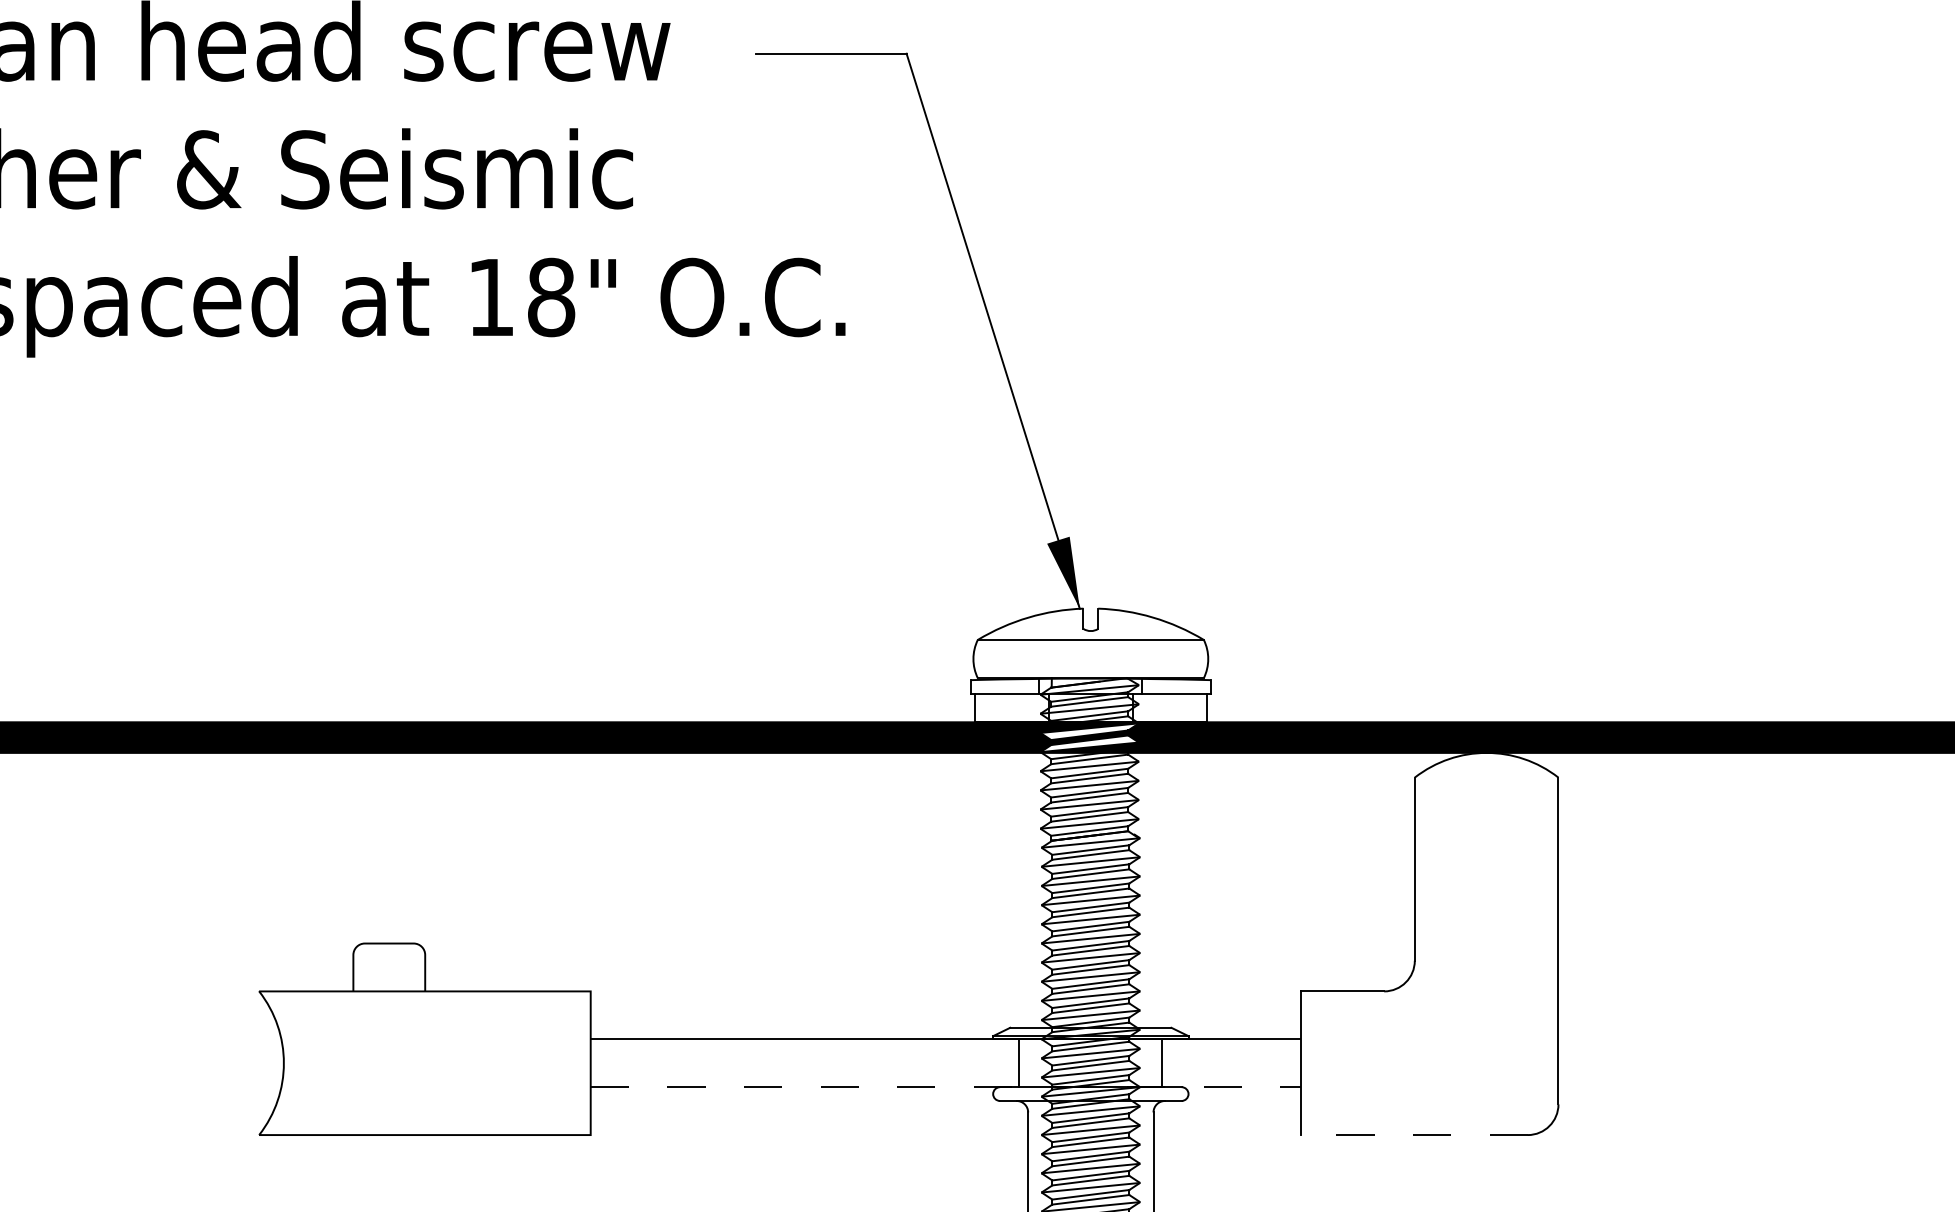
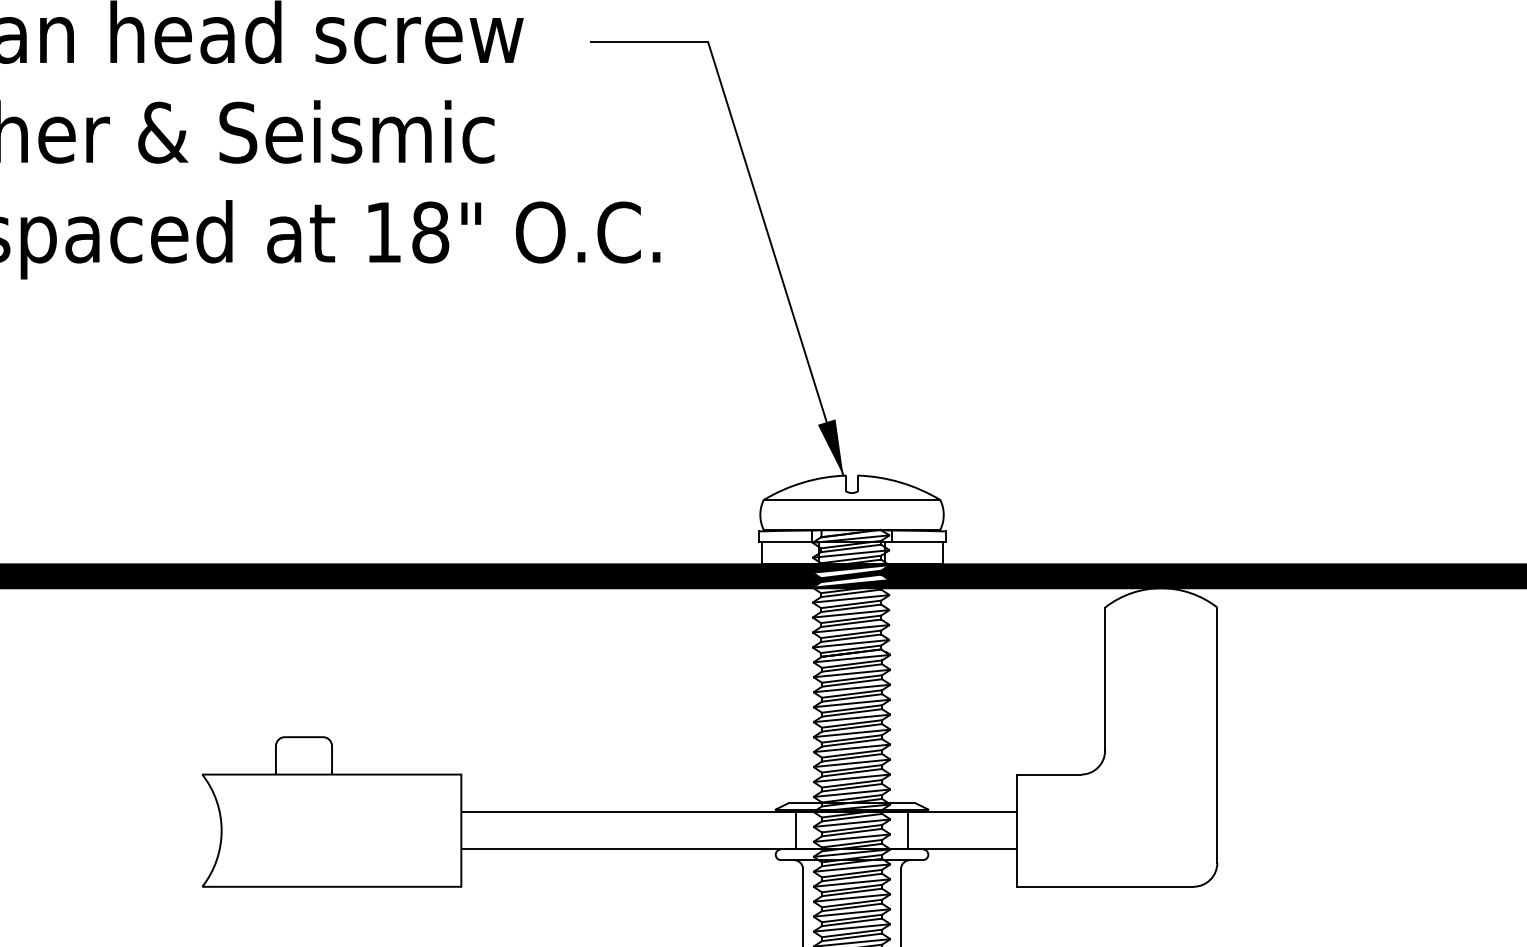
line: (946, 1087) -> (739, 849), dashed -> solid
line: (1414, 1135) -> (1104, 887), dashed -> solid

